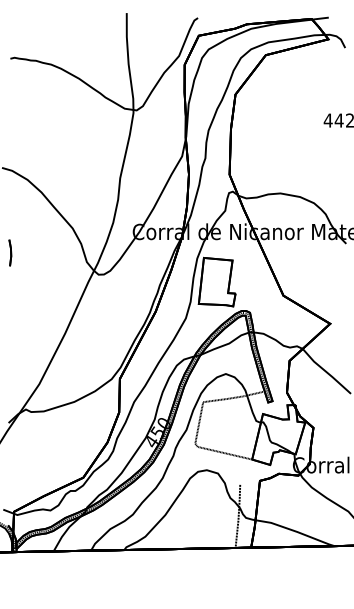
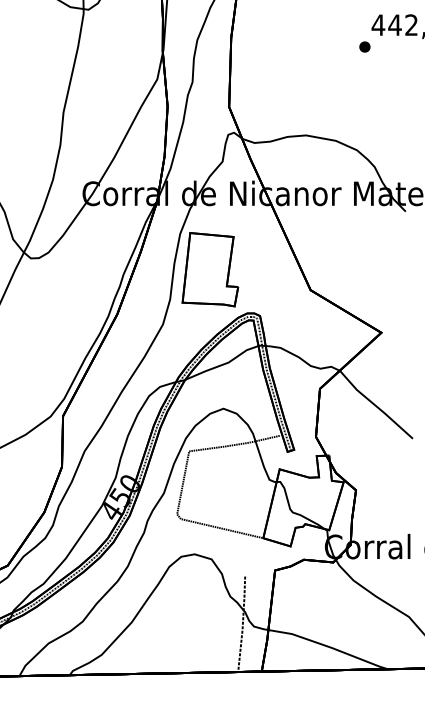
part: (318, 134) -> (363, 46), added

